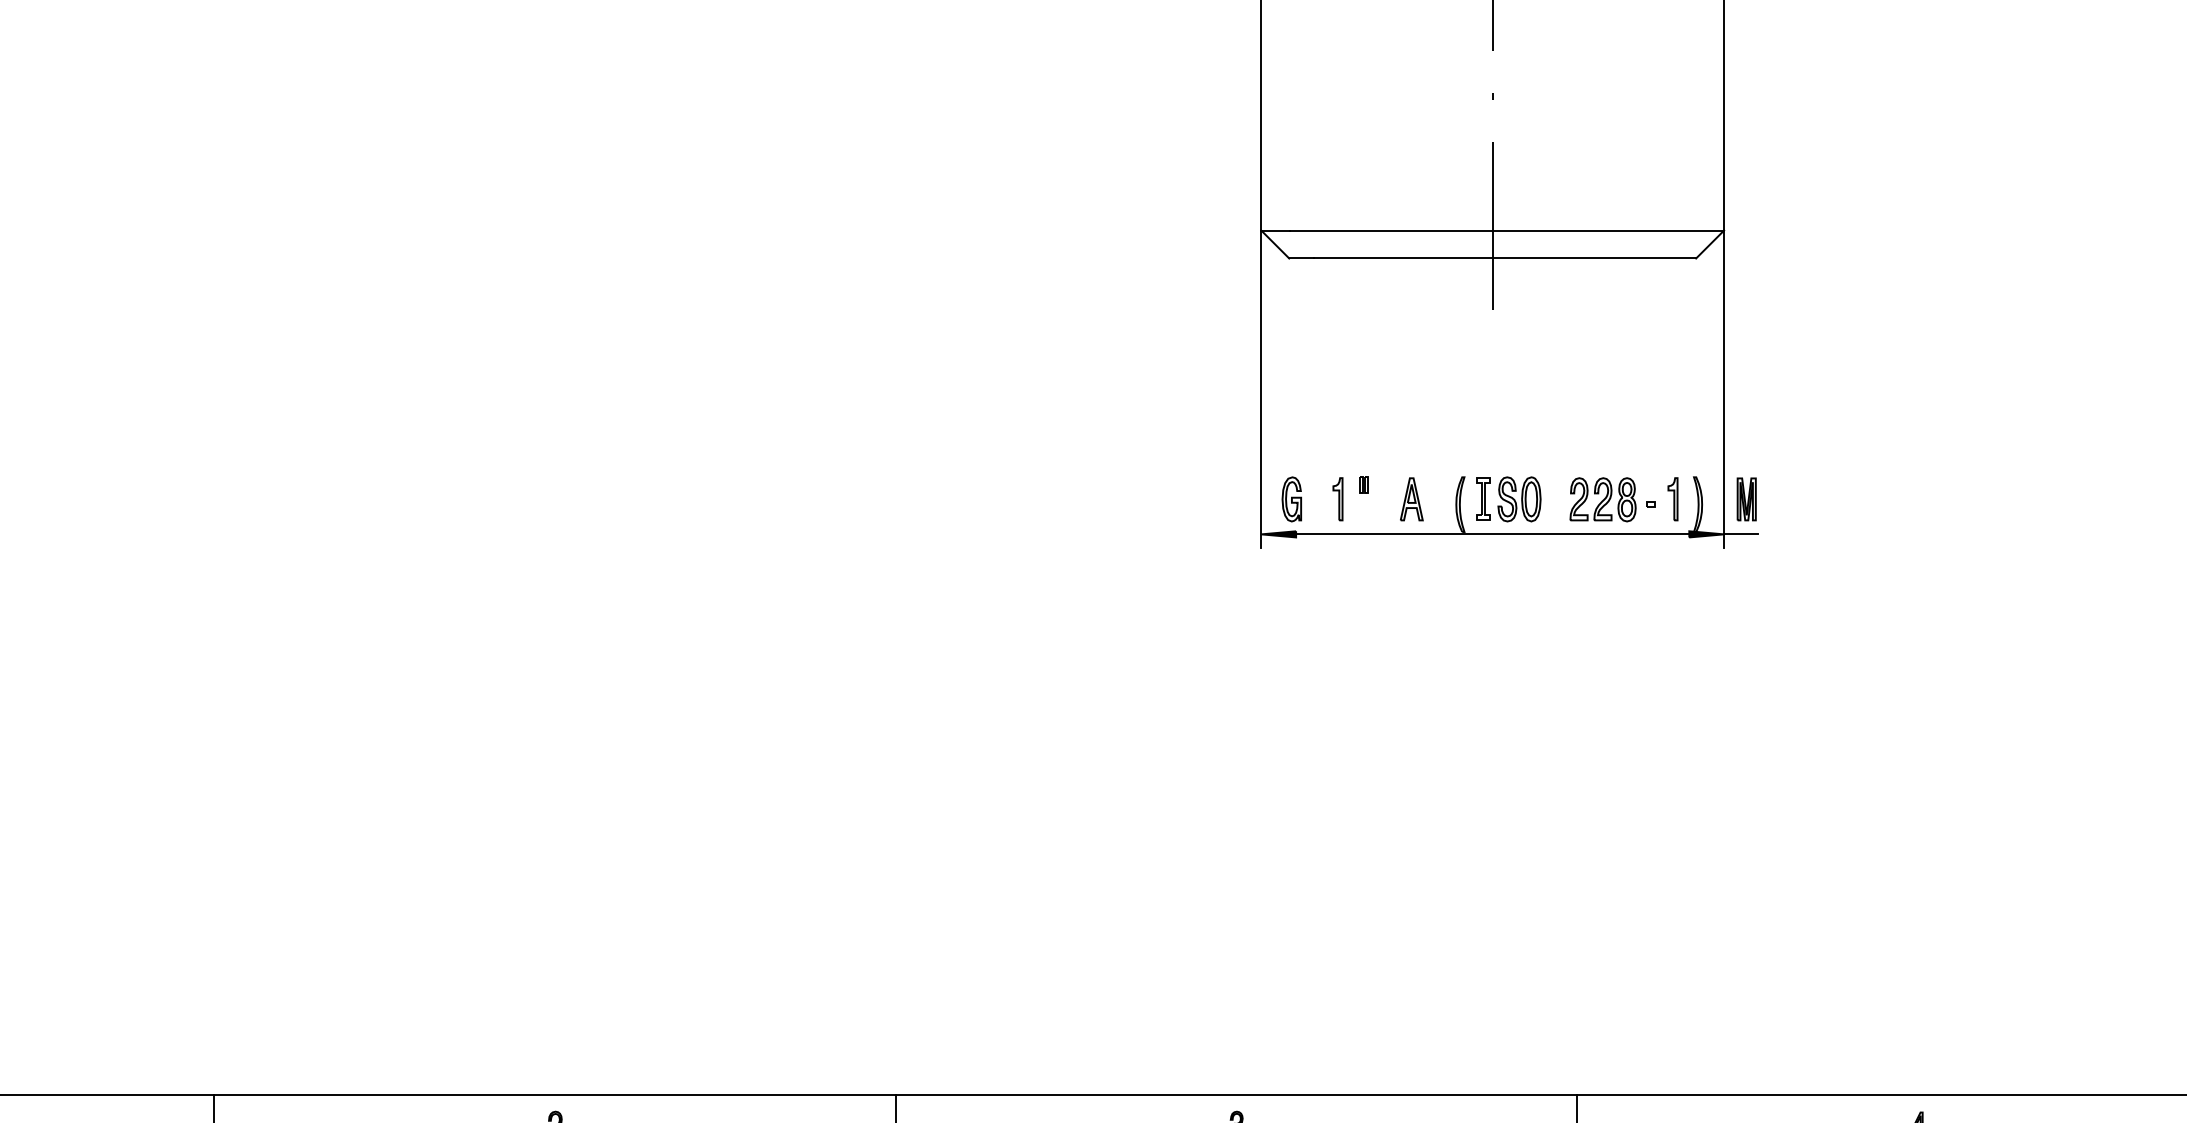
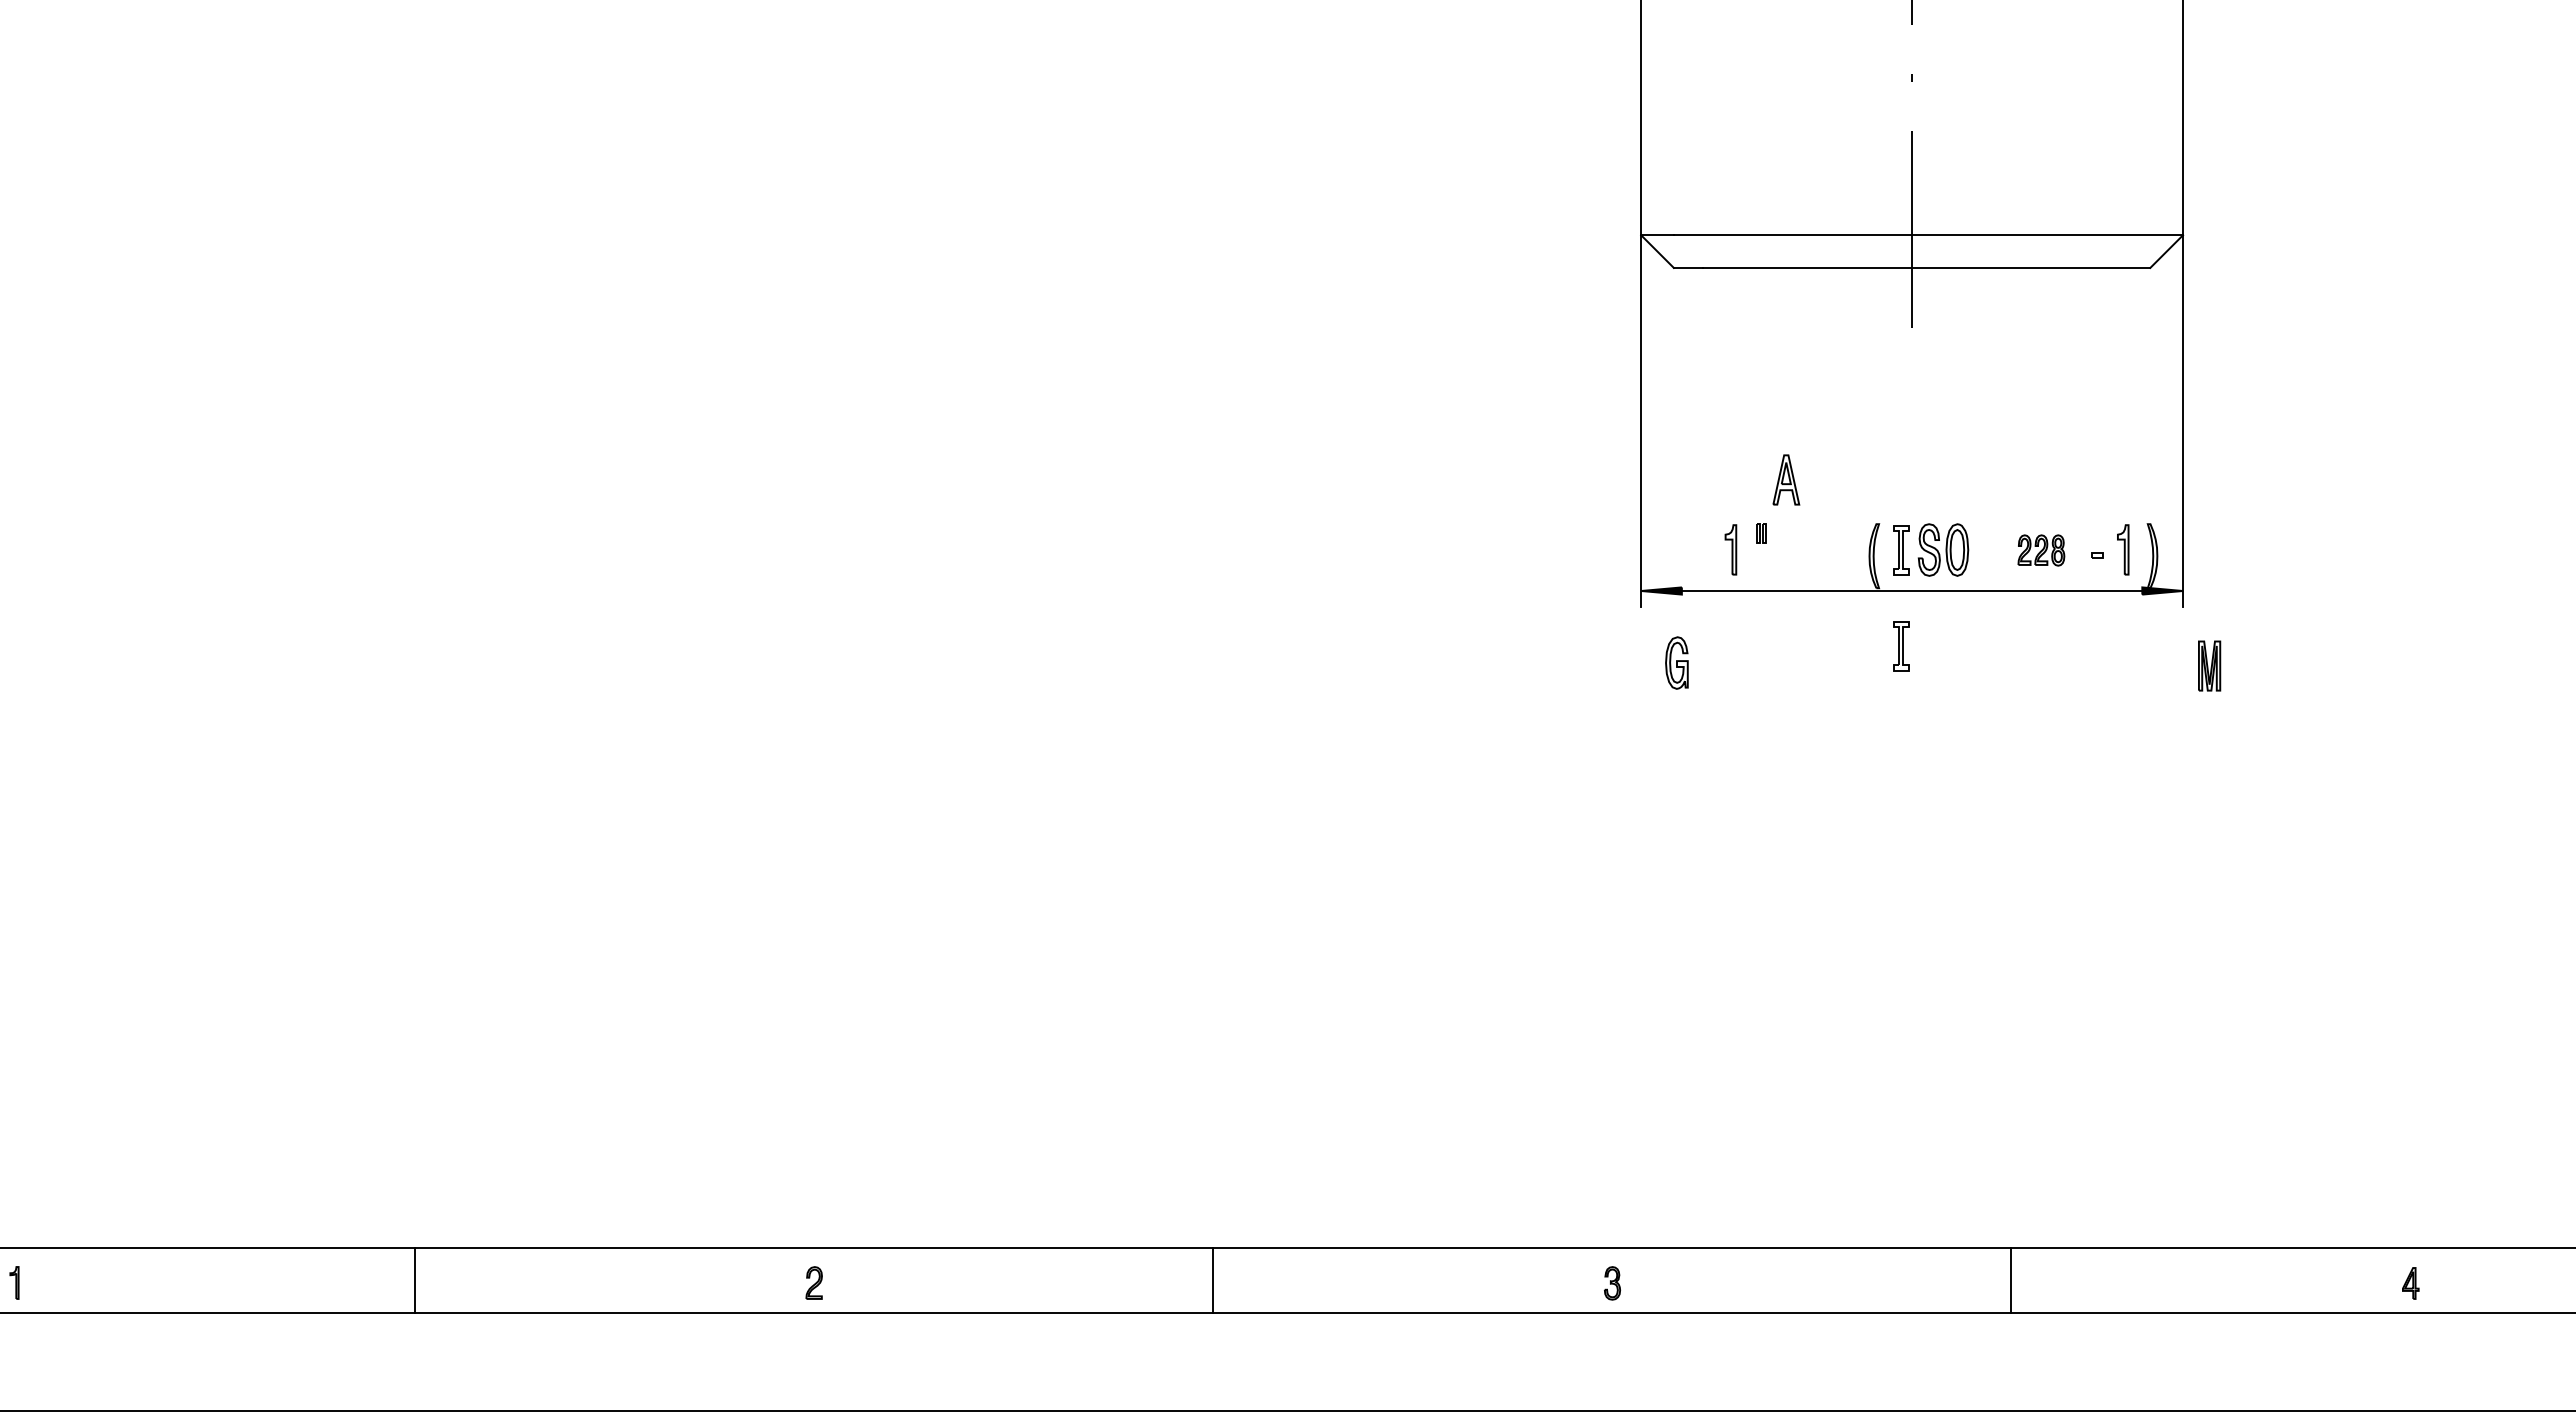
part: (1291, 498) -> (1676, 662), moved
part: (1411, 498) -> (1786, 479), moved
part: (1746, 498) -> (2209, 665), moved
part: (1603, 499) -> (2041, 550), size x0.6
line: (1740, 534) -> (2202, 591), removed
part: (1483, 581) -> (1901, 646), added

